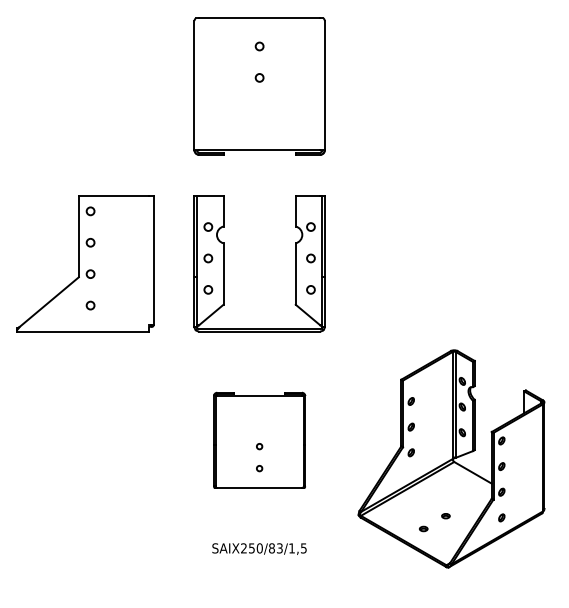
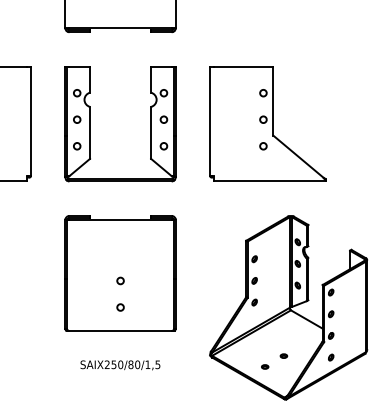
part: (433, 263) -> (267, 123), added
part: (259, 440) -> (120, 273), size x1.43
part: (451, 458) -> (288, 307), moved
text: (279, 548) -> (137, 364), SAIX250/83/1,5 -> SAIX250/80/1,5

